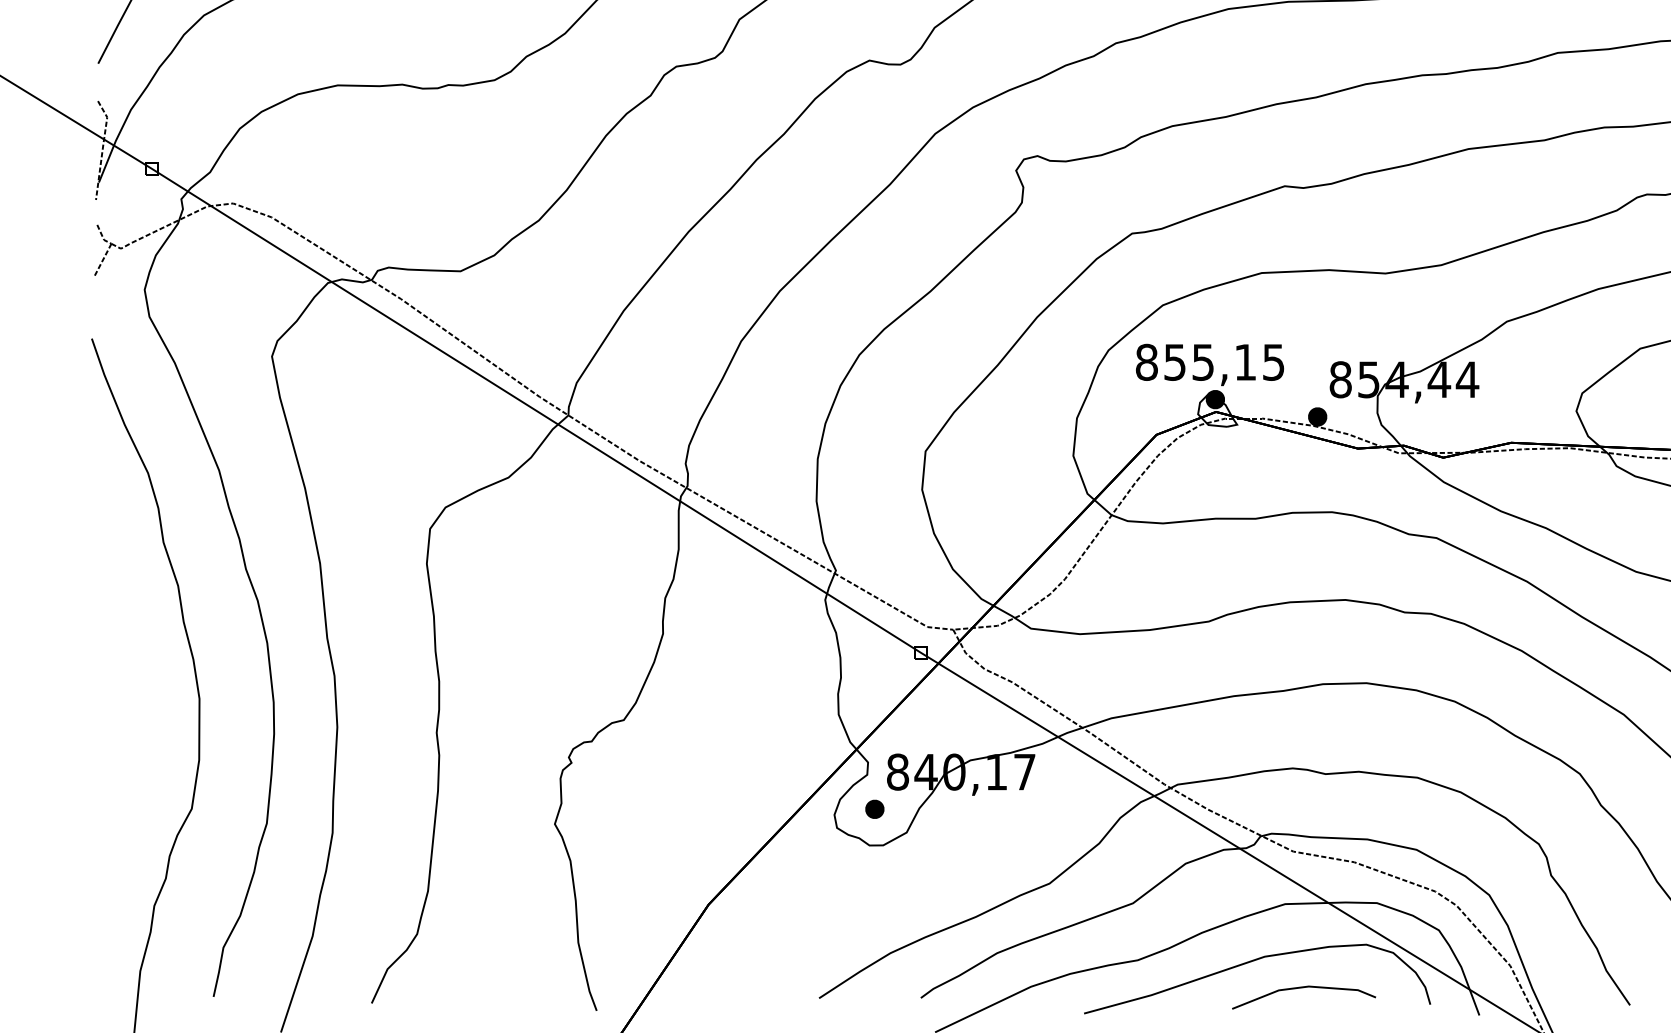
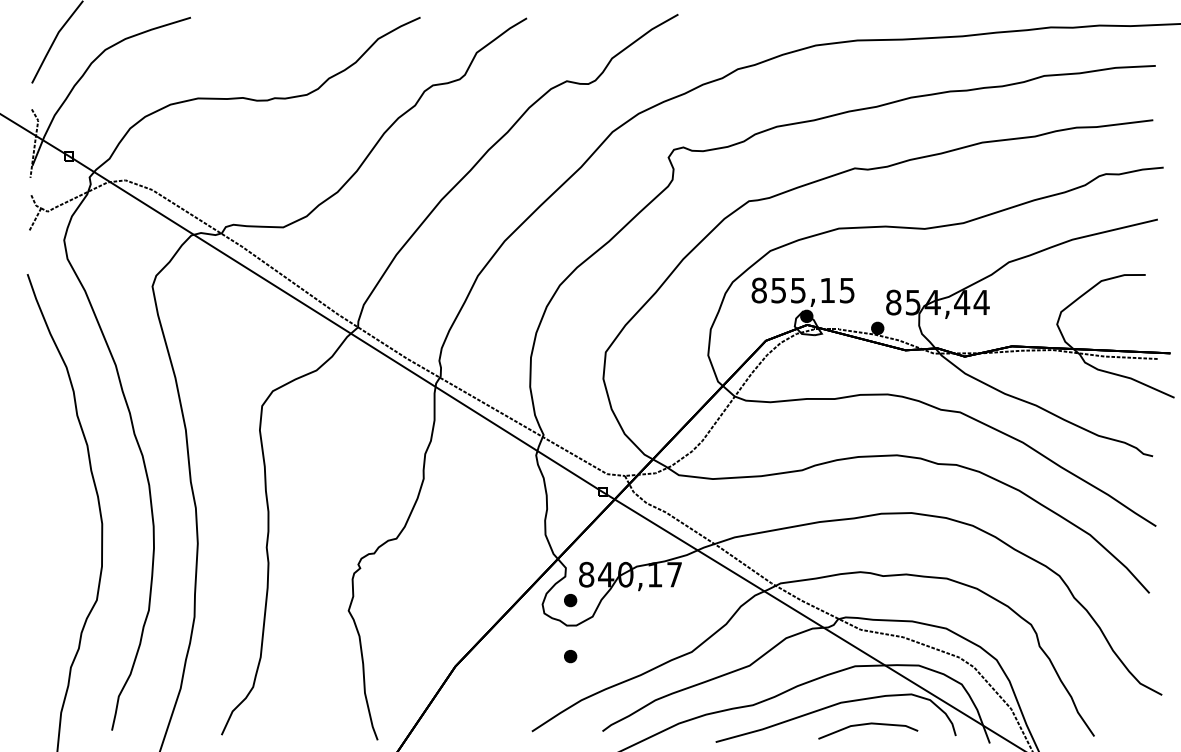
part: (874, 890) -> (570, 656), added

